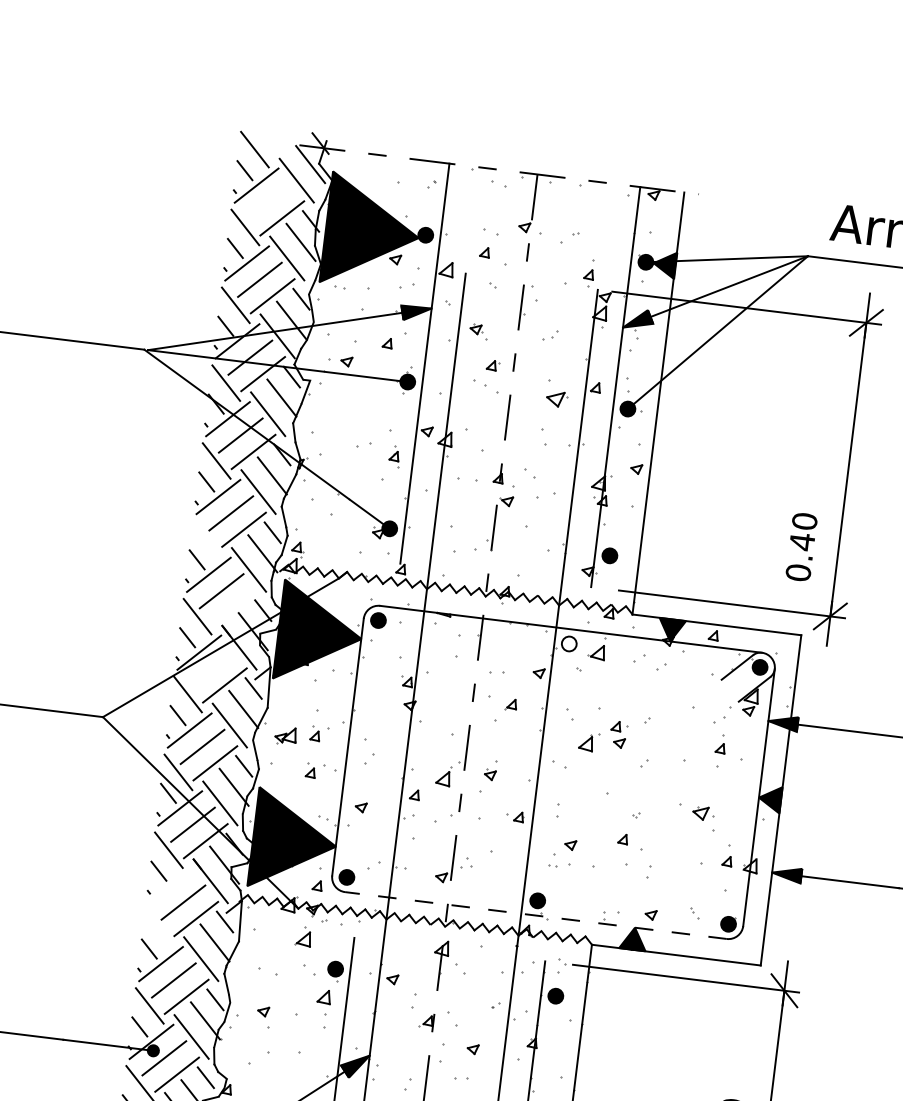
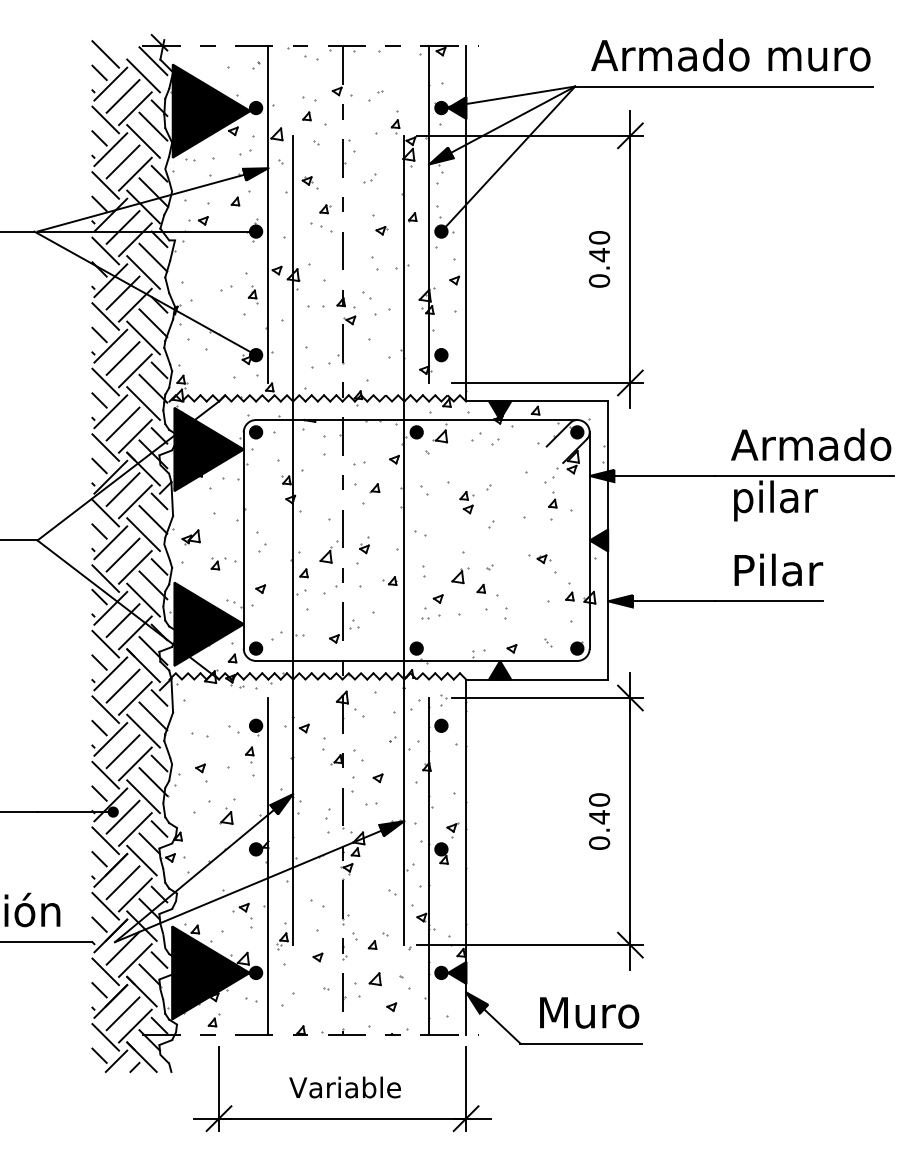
line: (268, 202) -> (122, 96), added
part: (556, 399) -> (381, 230), size x0.62
line: (206, 538) -> (105, 381), added
text: (801, 547) -> (599, 259), moved
line: (234, 606) -> (135, 435), added
fill: (569, 644) -> (416, 432), added
line: (211, 668) -> (122, 489), added
part: (319, 734) -> (218, 532), removed
part: (589, 741) -> (460, 575), moved
part: (696, 811) -> (539, 558), size x0.71
line: (170, 885) -> (110, 673), added
line: (535, 914) -> (416, 660), dashed -> solid
line: (159, 927) -> (105, 709), added
part: (304, 935) -> (226, 815), moved
part: (323, 1002) -> (249, 754), size x0.71

